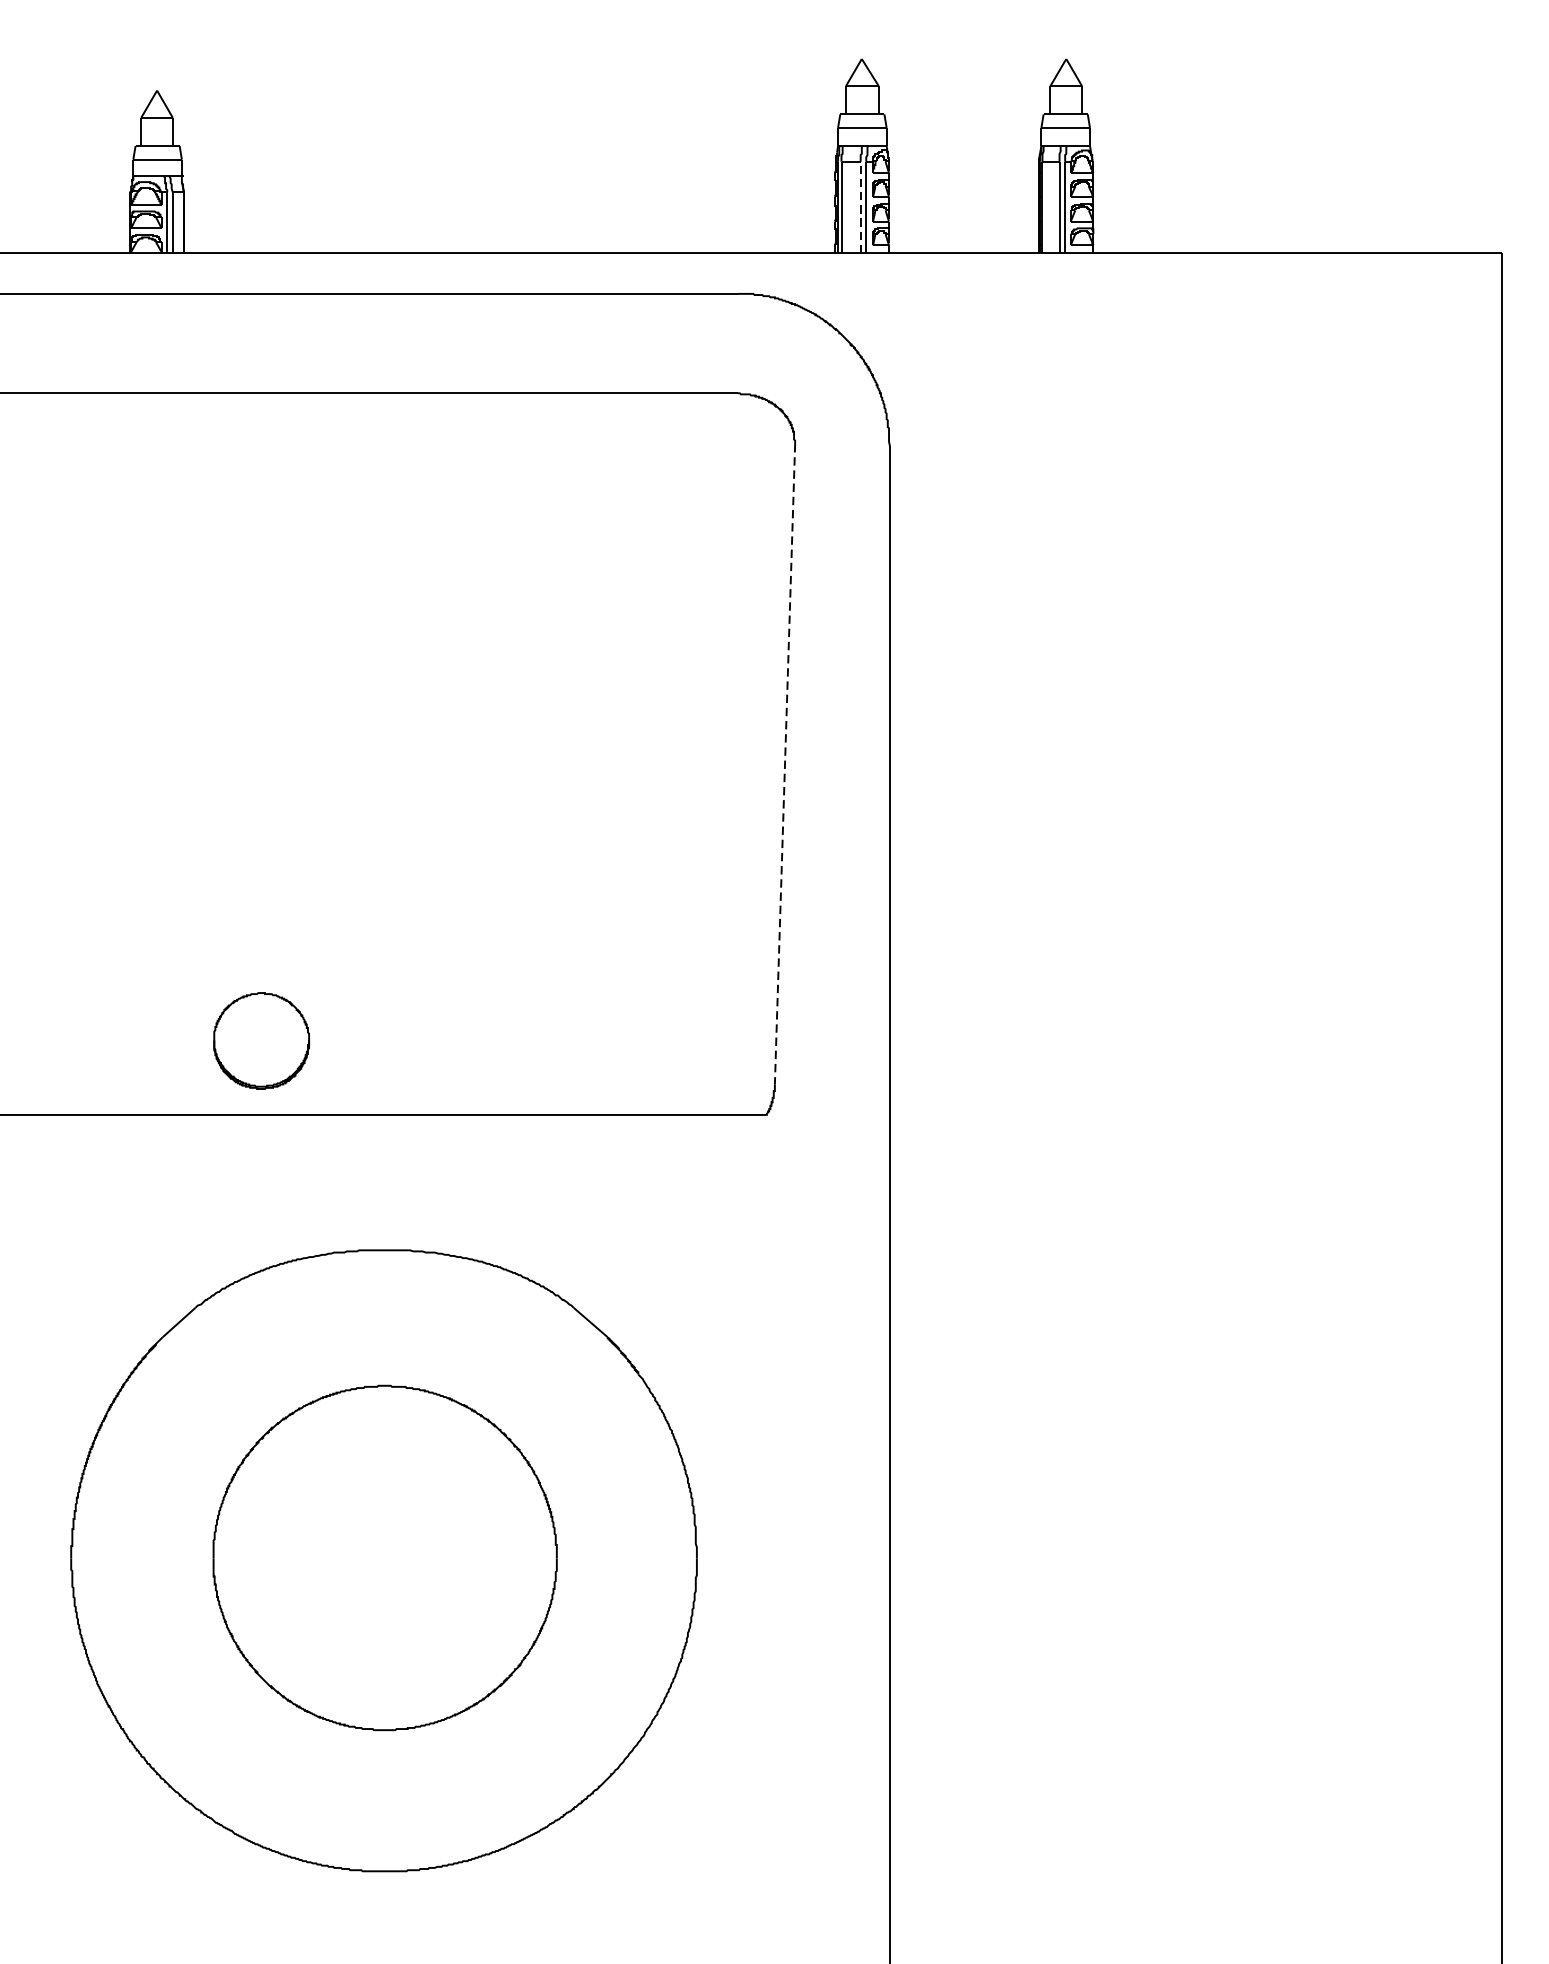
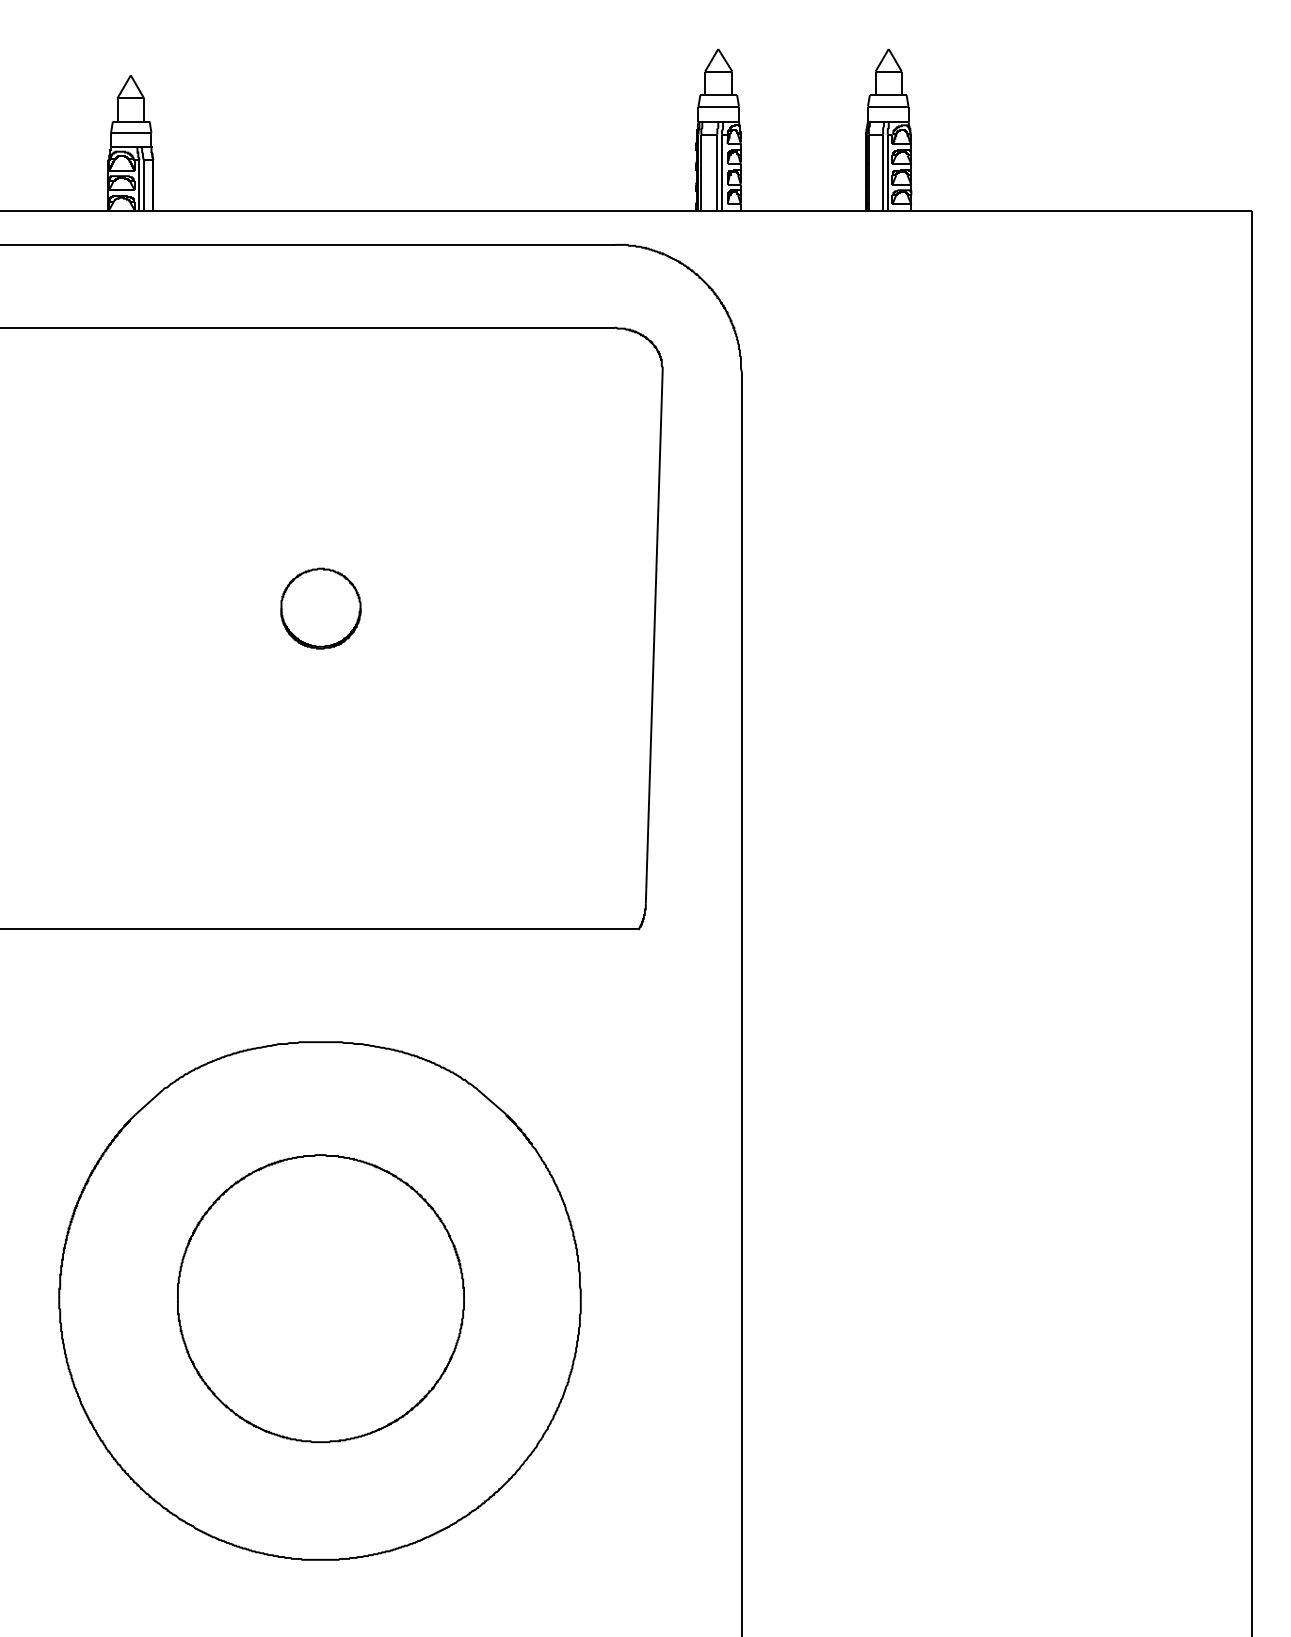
line: (860, 207) -> (717, 172), dashed -> solid
line: (785, 763) -> (654, 636), dashed -> solid
part: (261, 1040) -> (320, 608), moved

